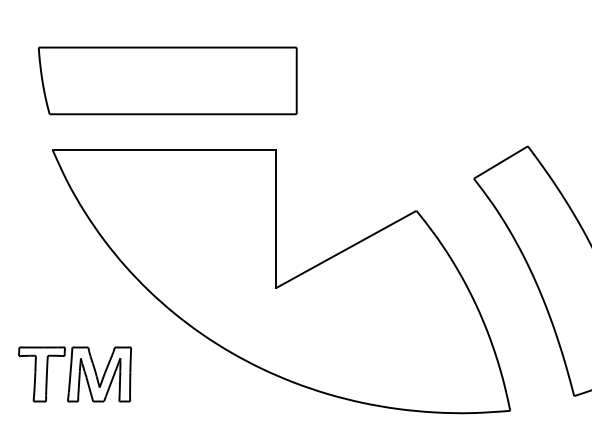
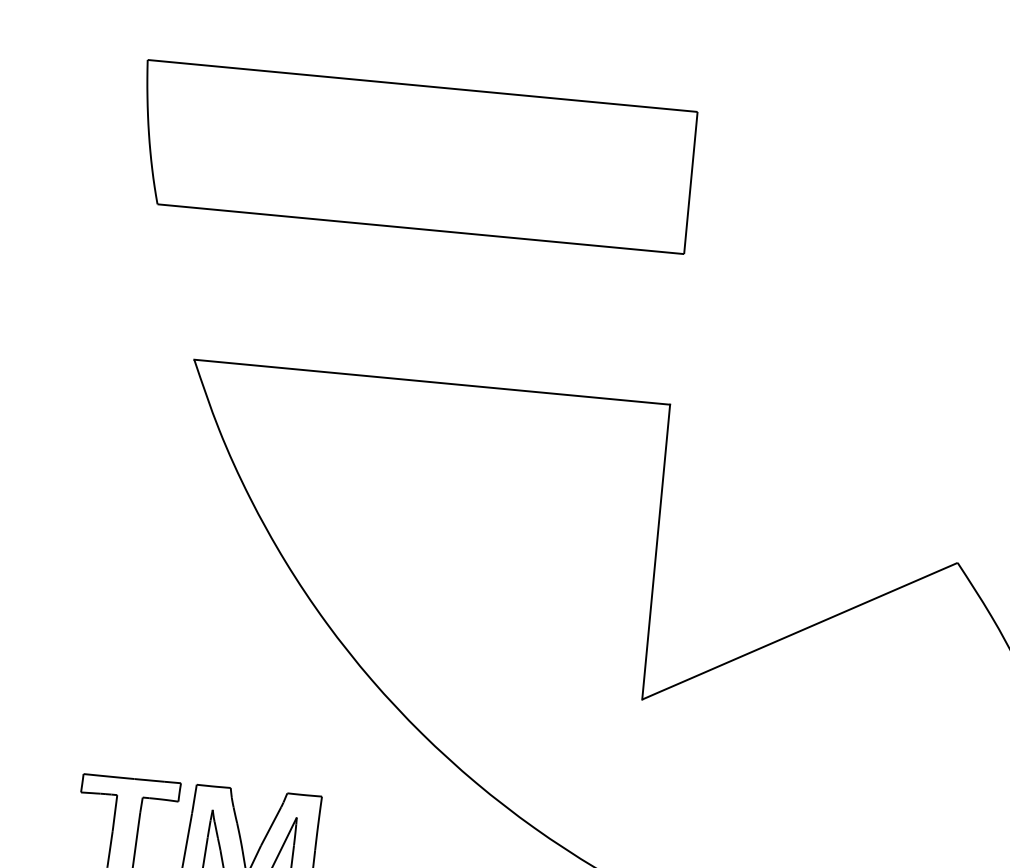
part: (167, 80) -> (415, 156), moved

